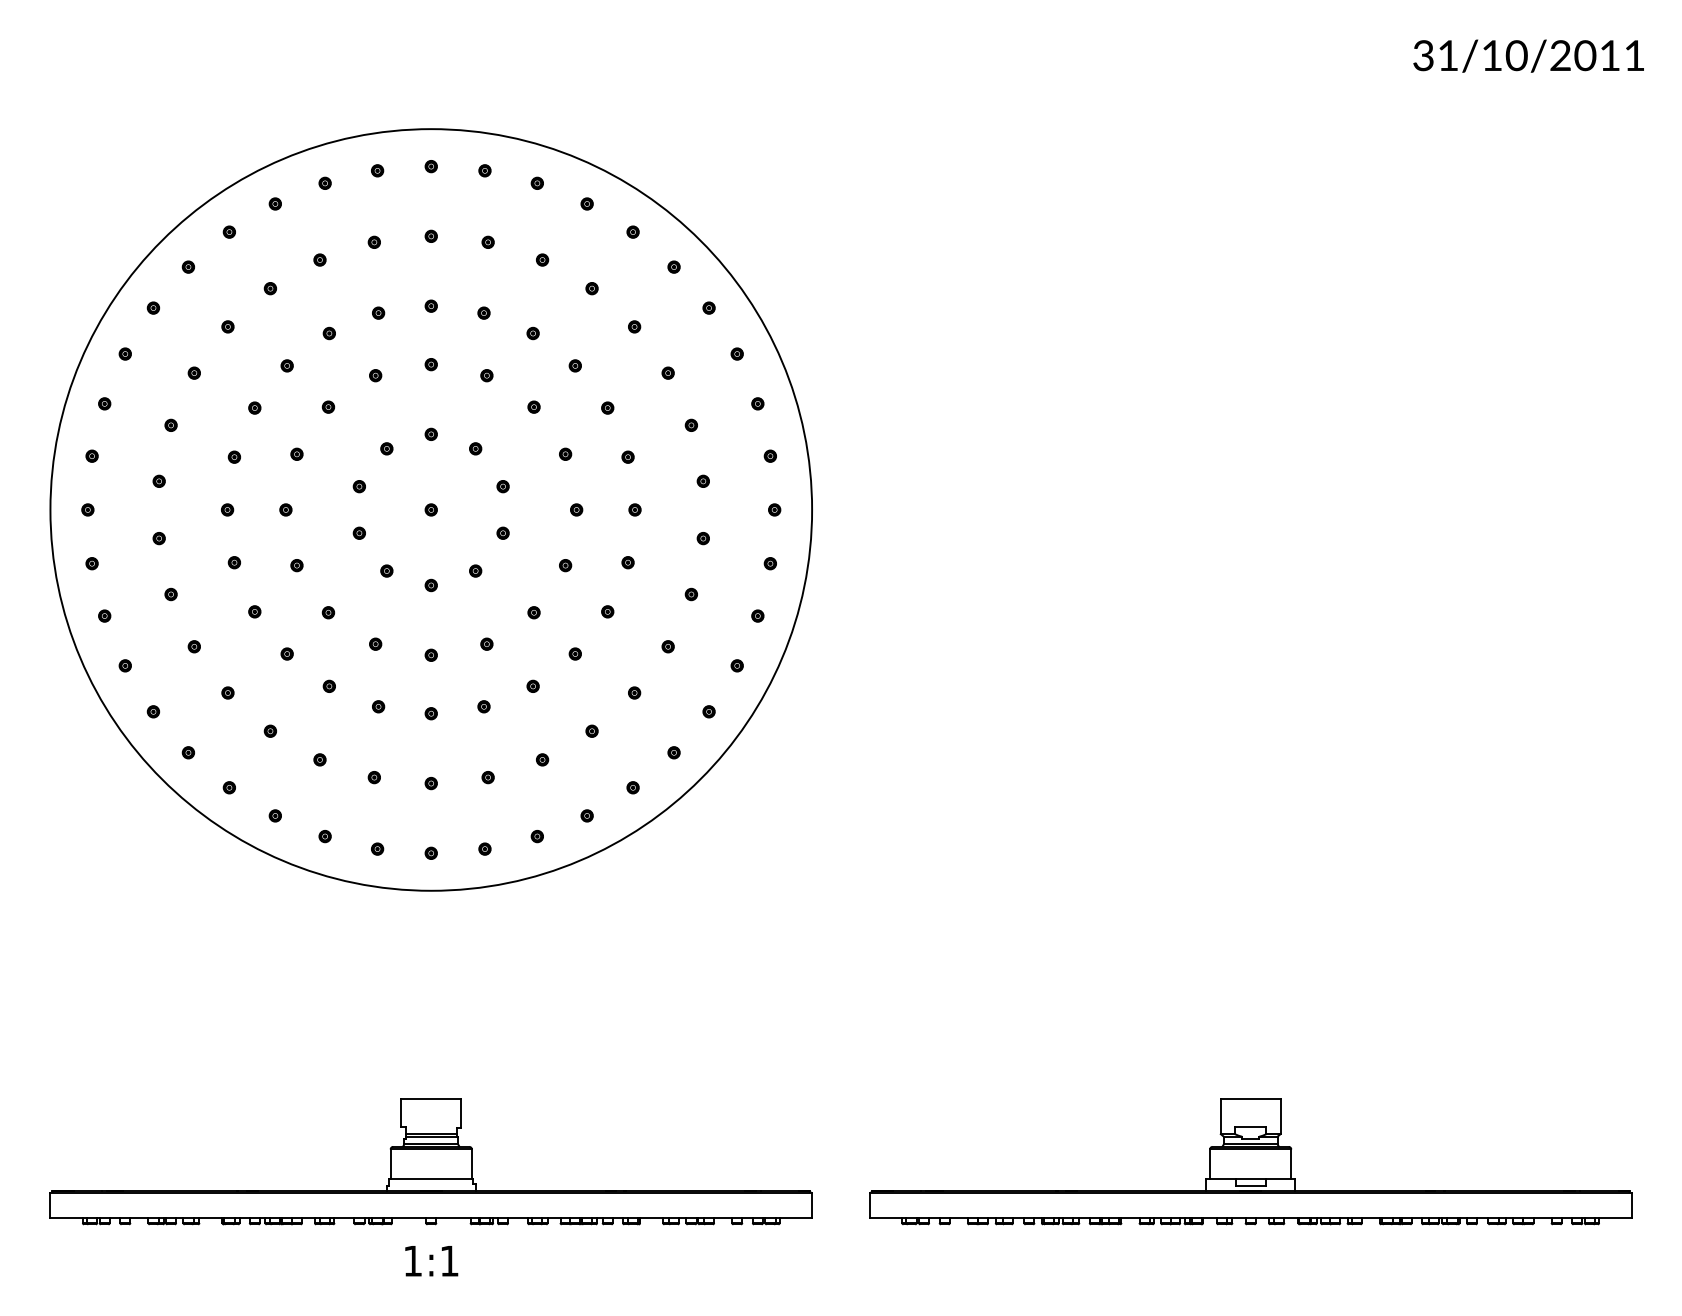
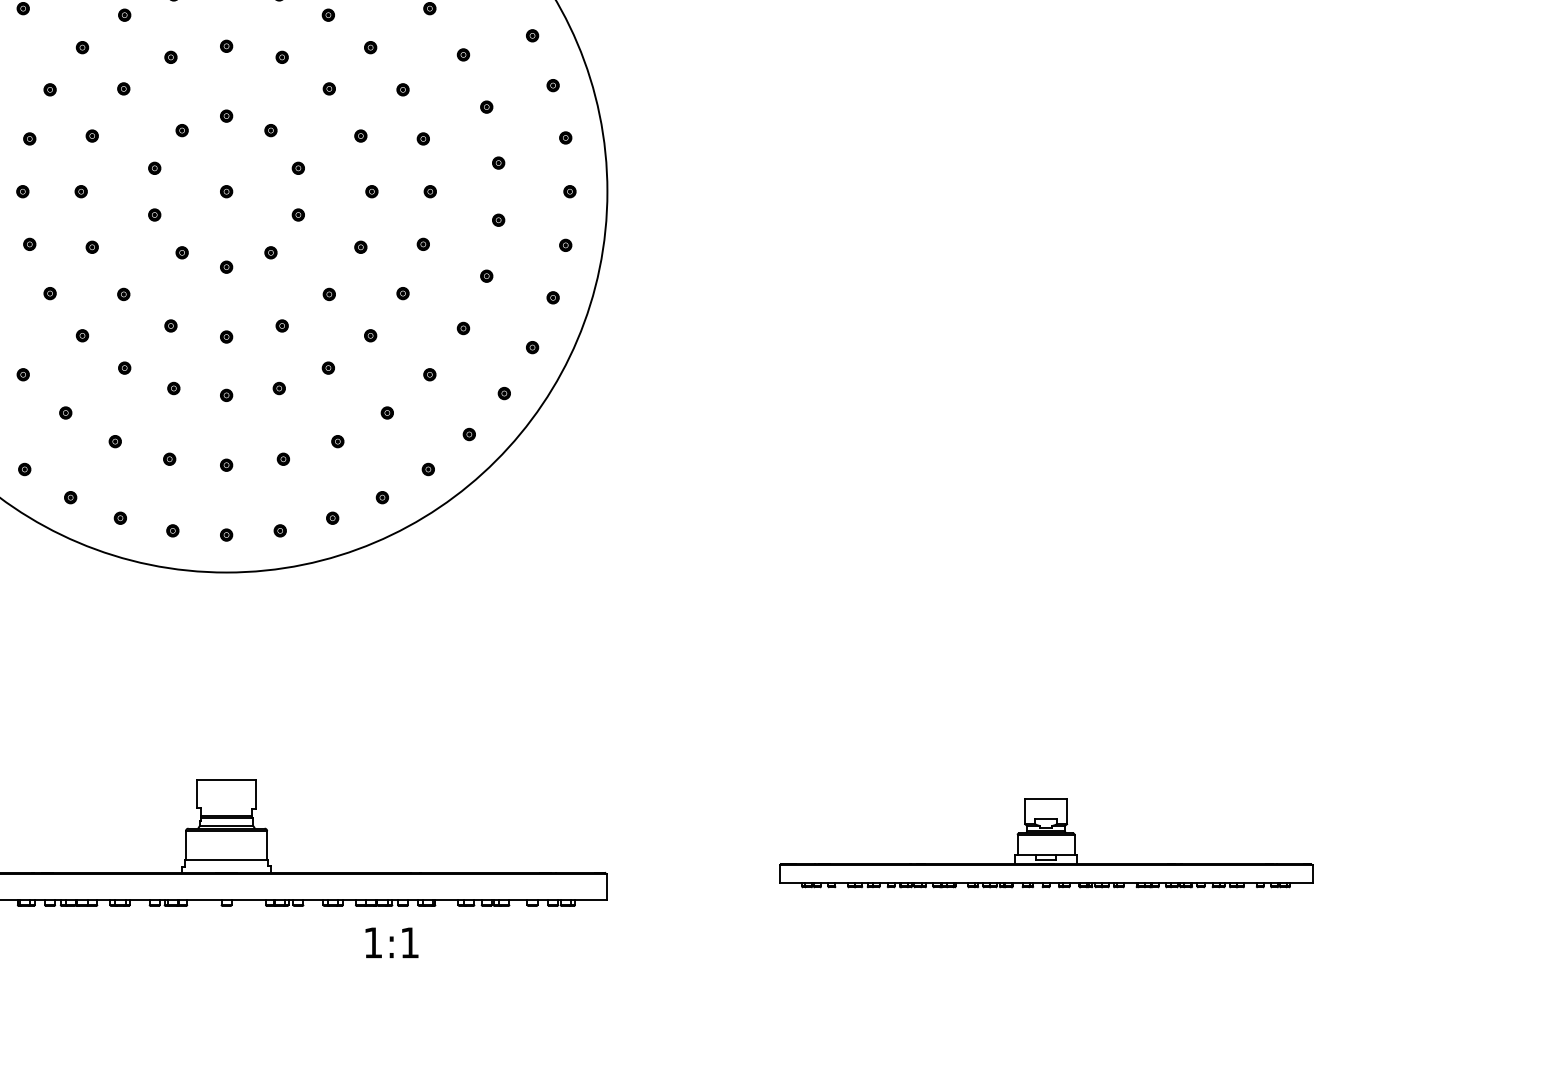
part: (1250, 1161) -> (1045, 843), size x0.7
text: (431, 1261) -> (391, 943), moved

